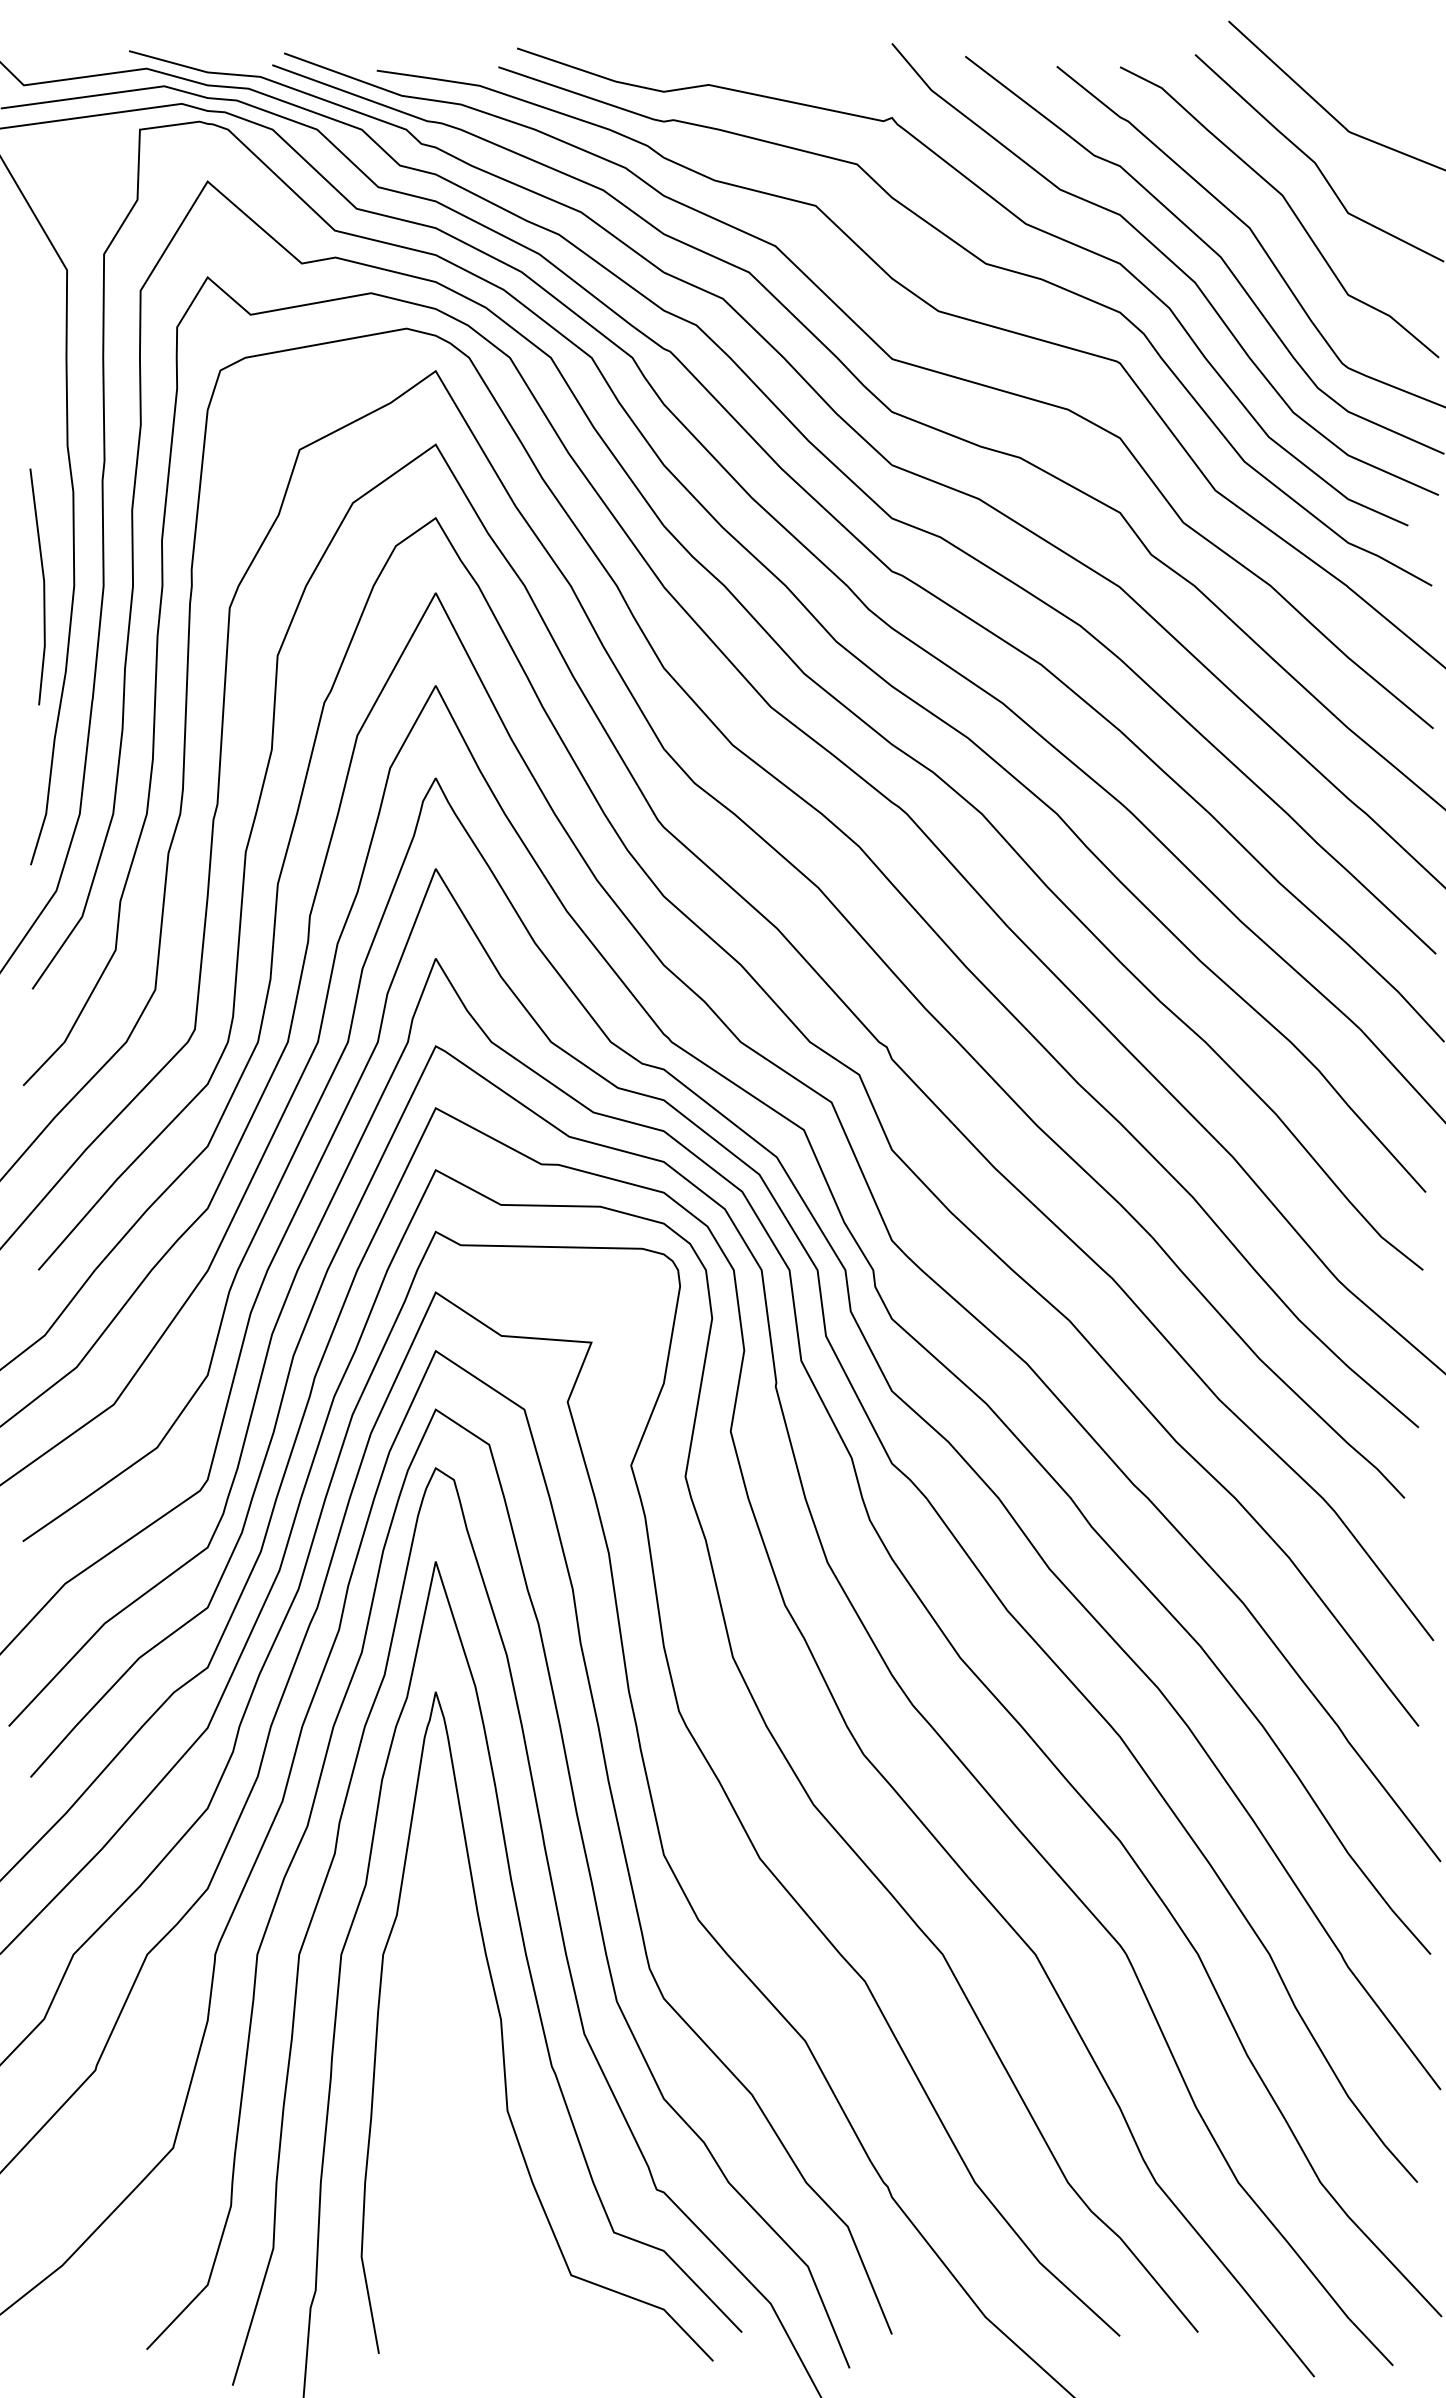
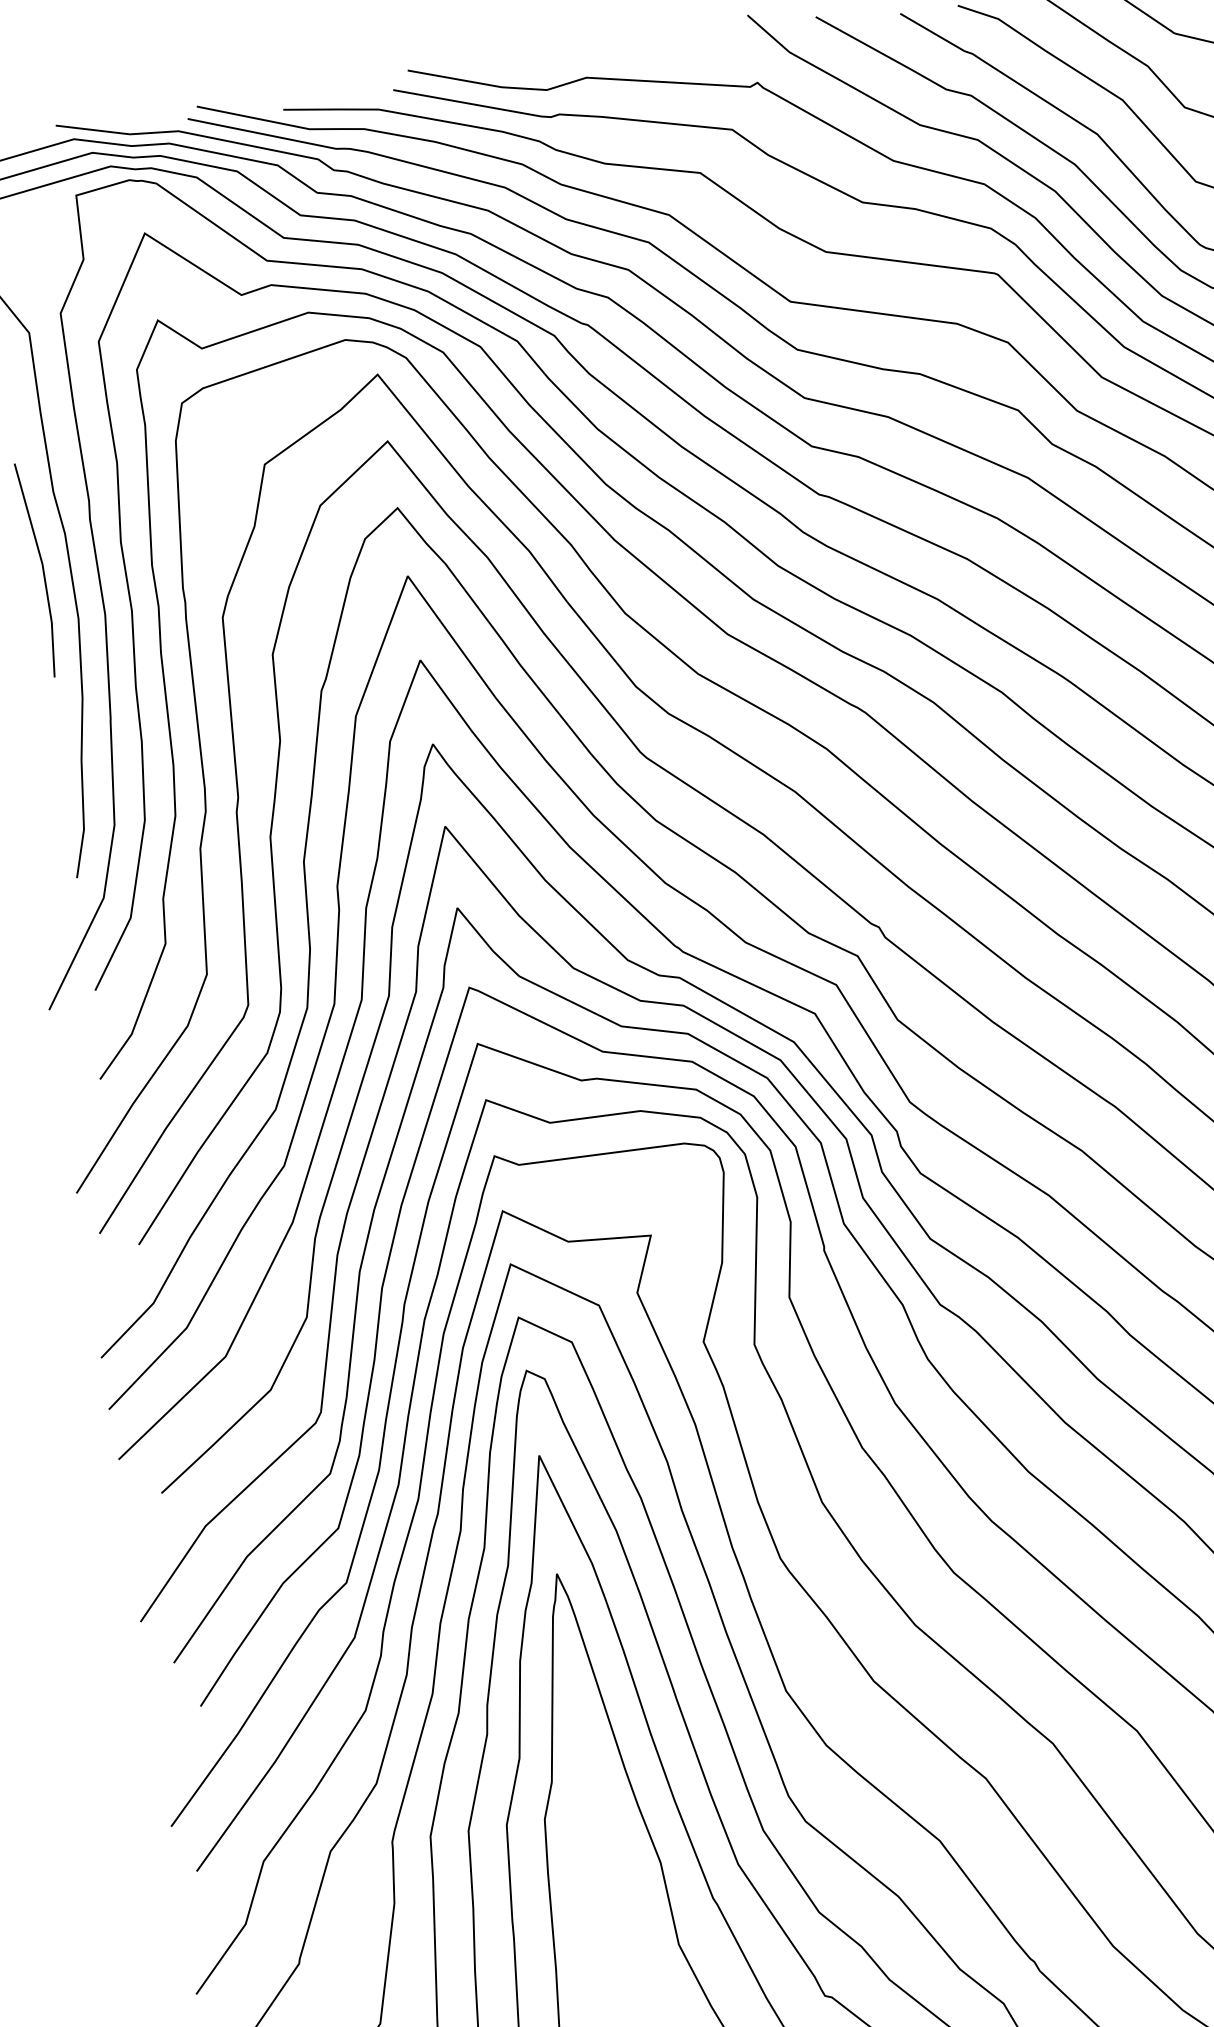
line: (43, 586) -> (42, 568), moved

